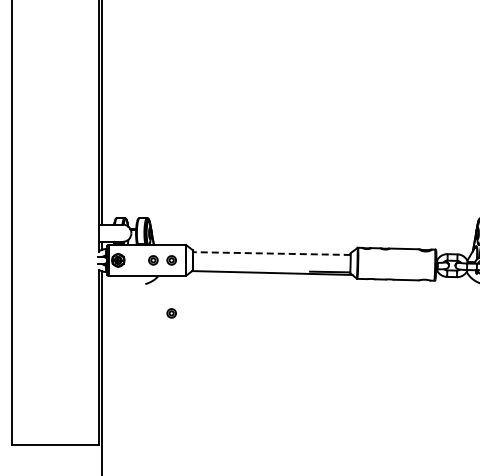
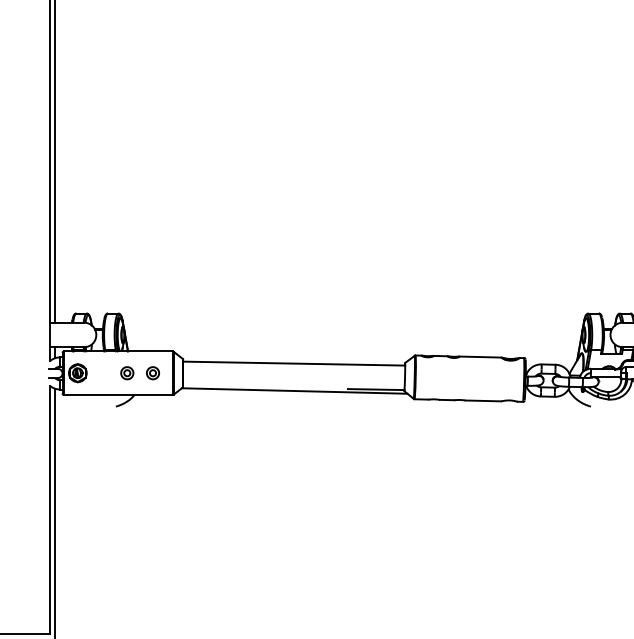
line: (271, 253) -> (293, 363), dashed -> solid
part: (171, 313) -> (152, 448), removed

